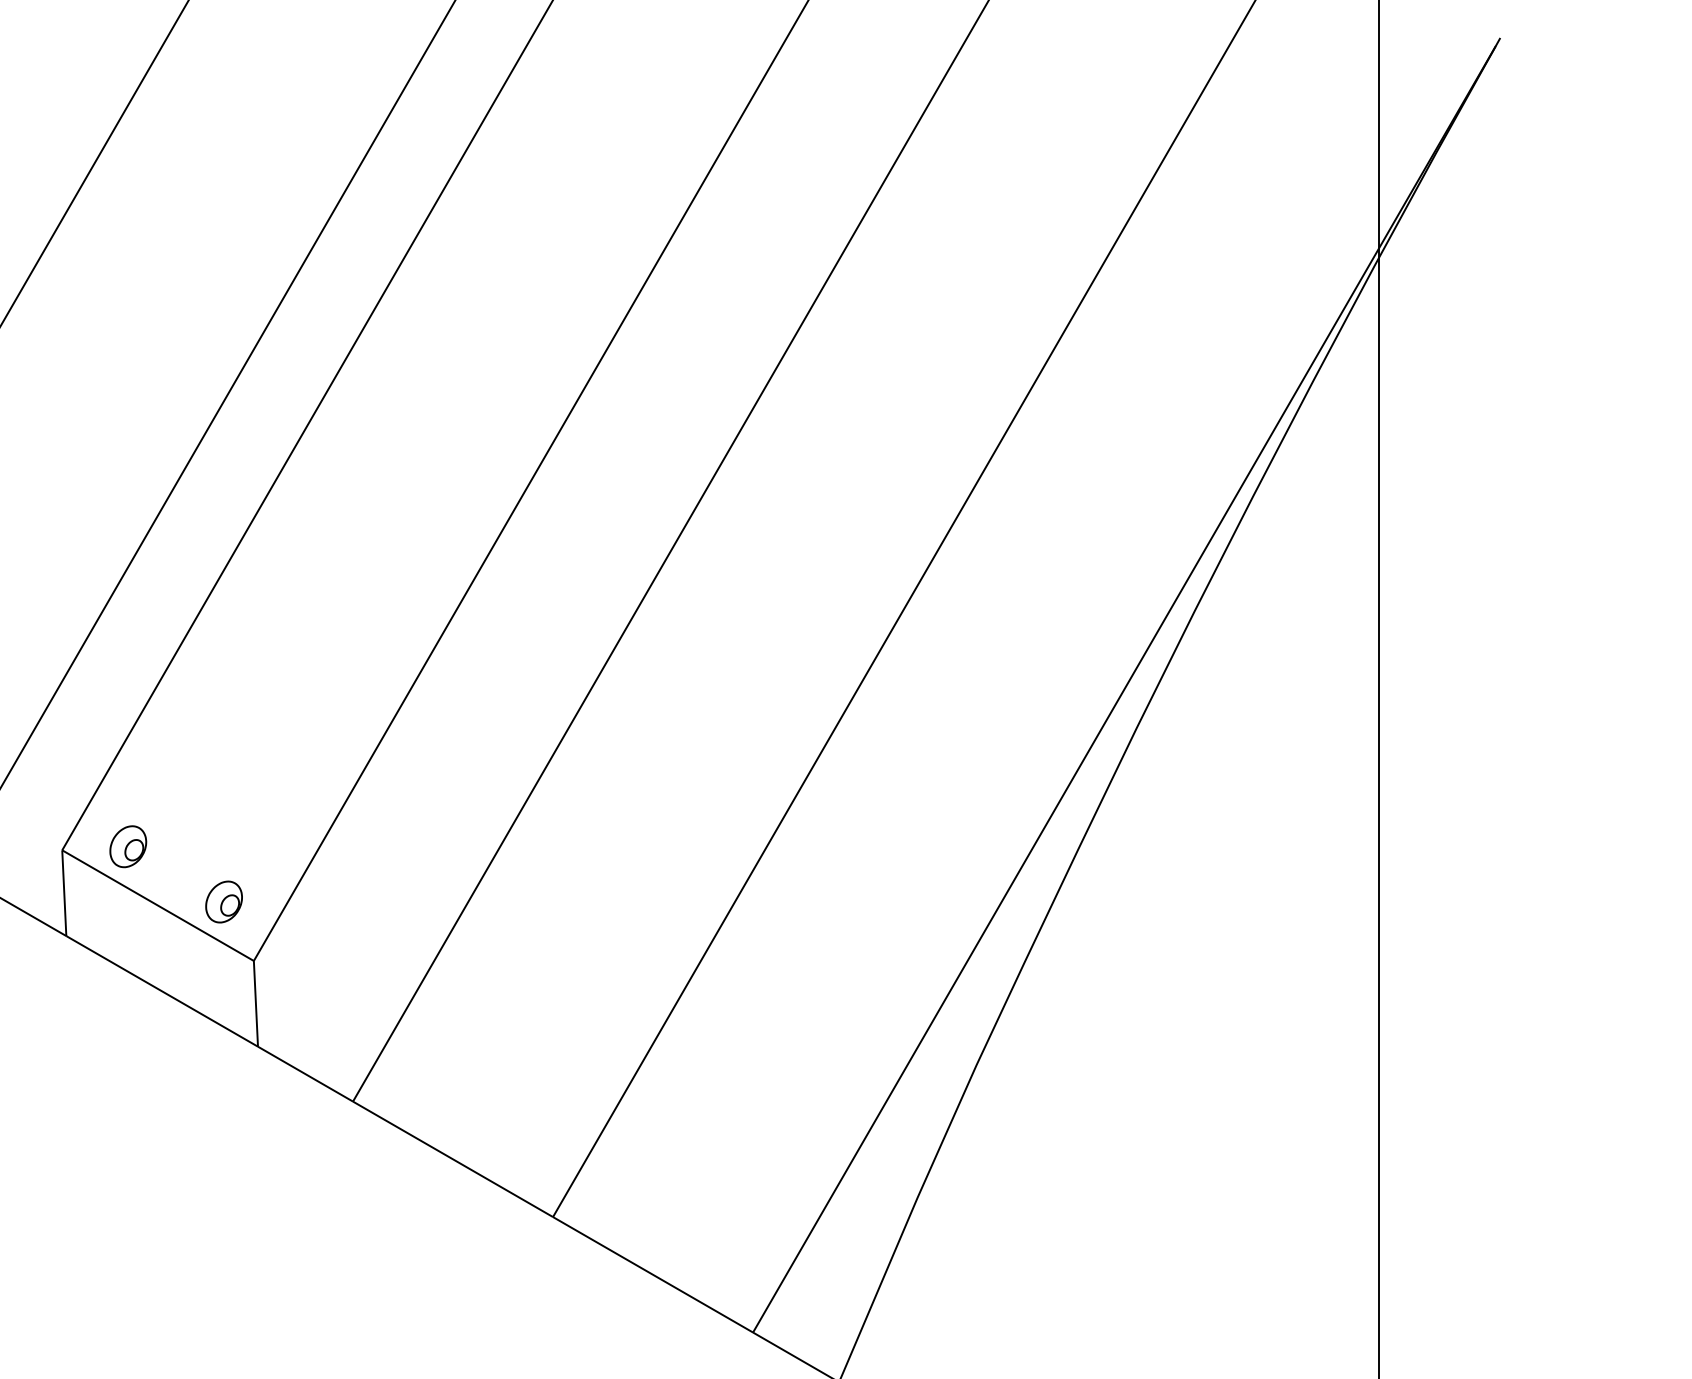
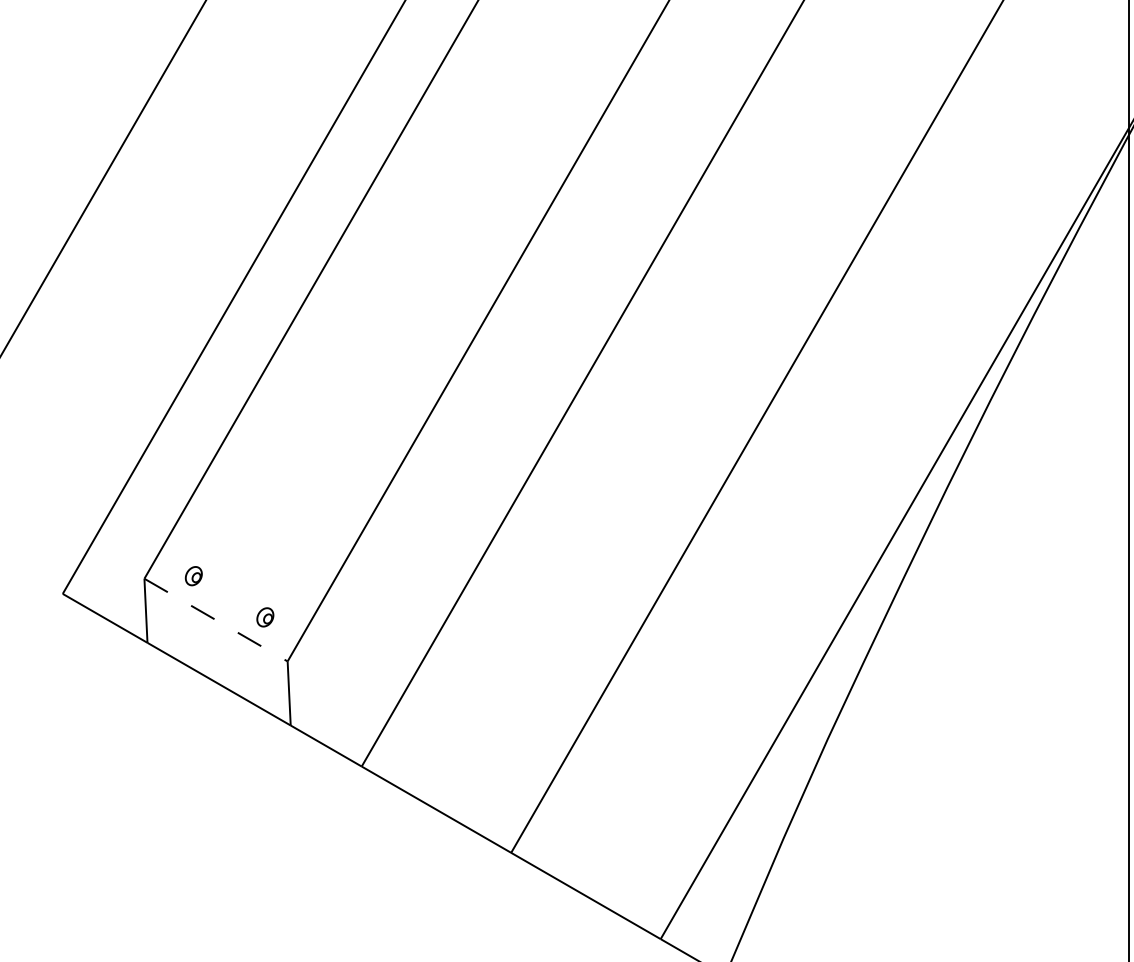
part: (128, 846) -> (193, 575), size x0.6
part: (223, 901) -> (264, 617), size x0.6
line: (158, 905) -> (216, 619), solid -> dashed

